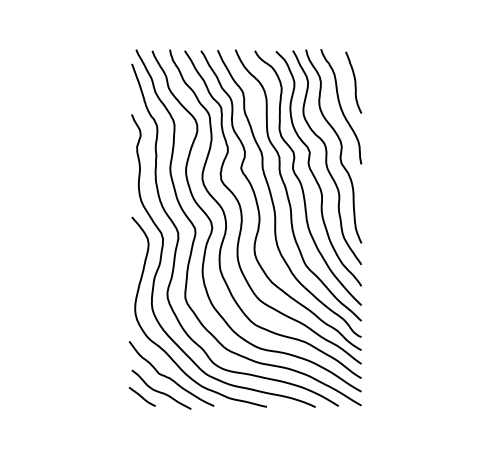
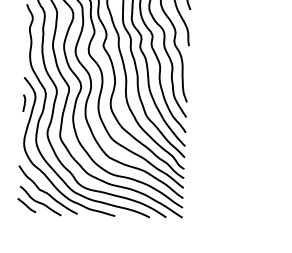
curve: (133, 253) -> (24, 103), added

